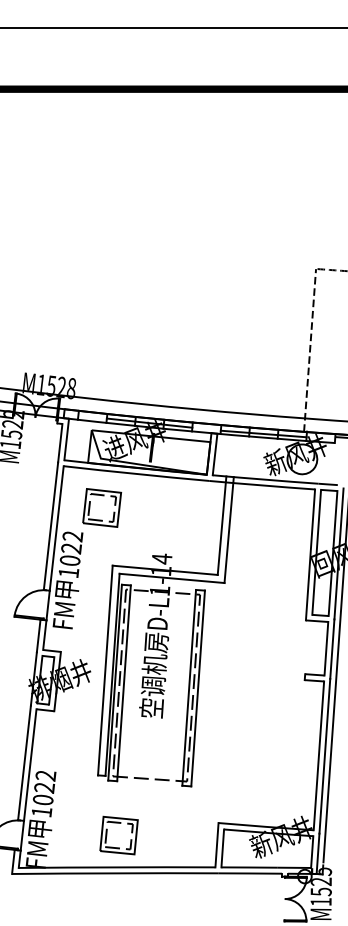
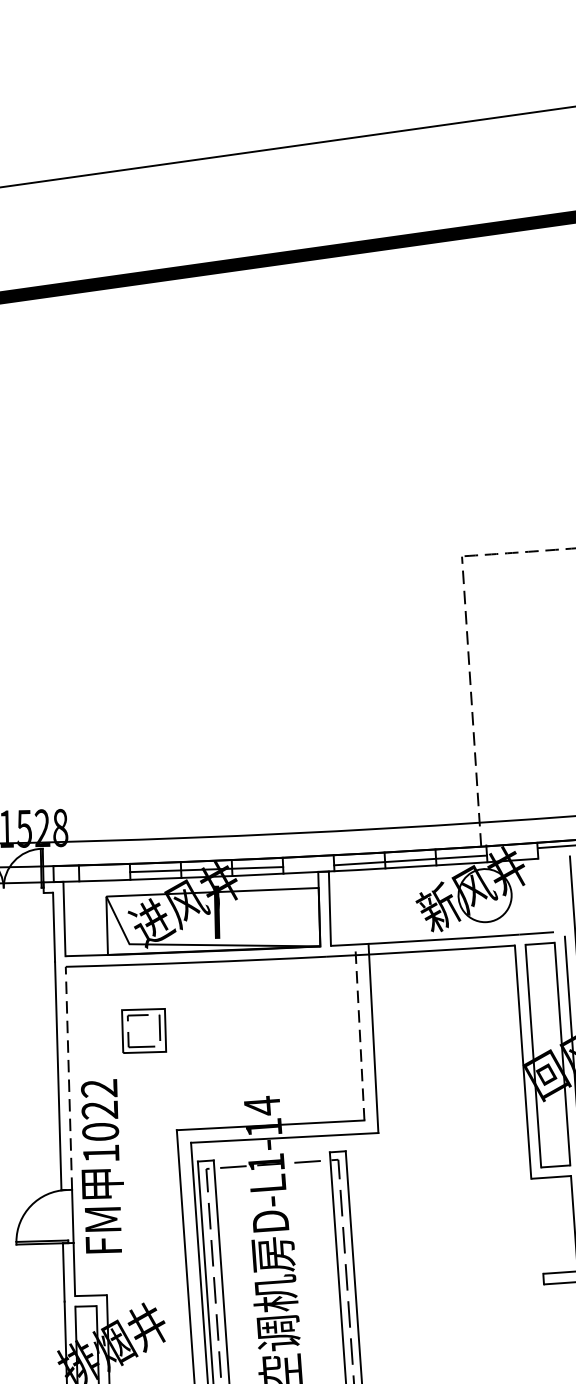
part: (102, 507) -> (144, 1030), size x0.7
line: (222, 525) -> (360, 1032), solid -> dashed
line: (56, 528) -> (68, 1078), solid -> dashed

